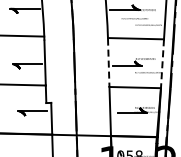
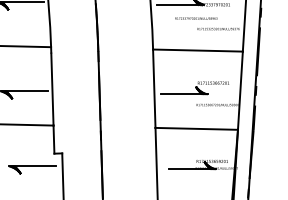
line: (108, 63) -> (153, 90), dashed -> solid
line: (162, 64) -> (240, 91), dashed -> solid

